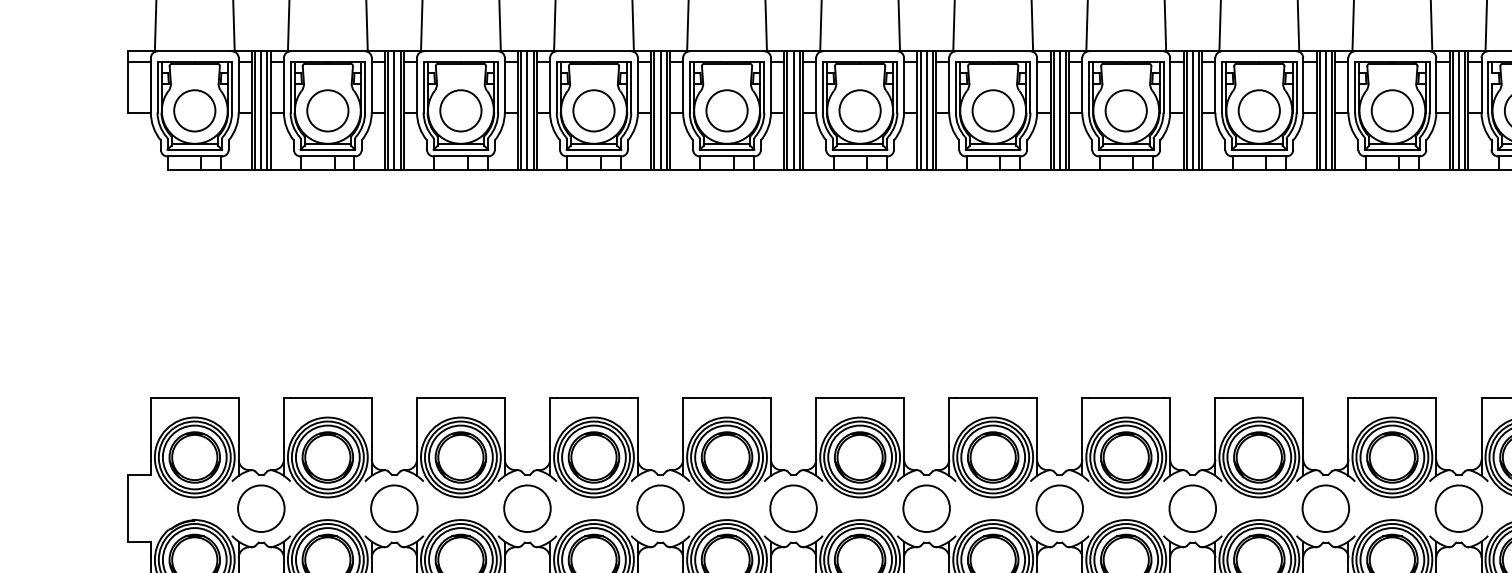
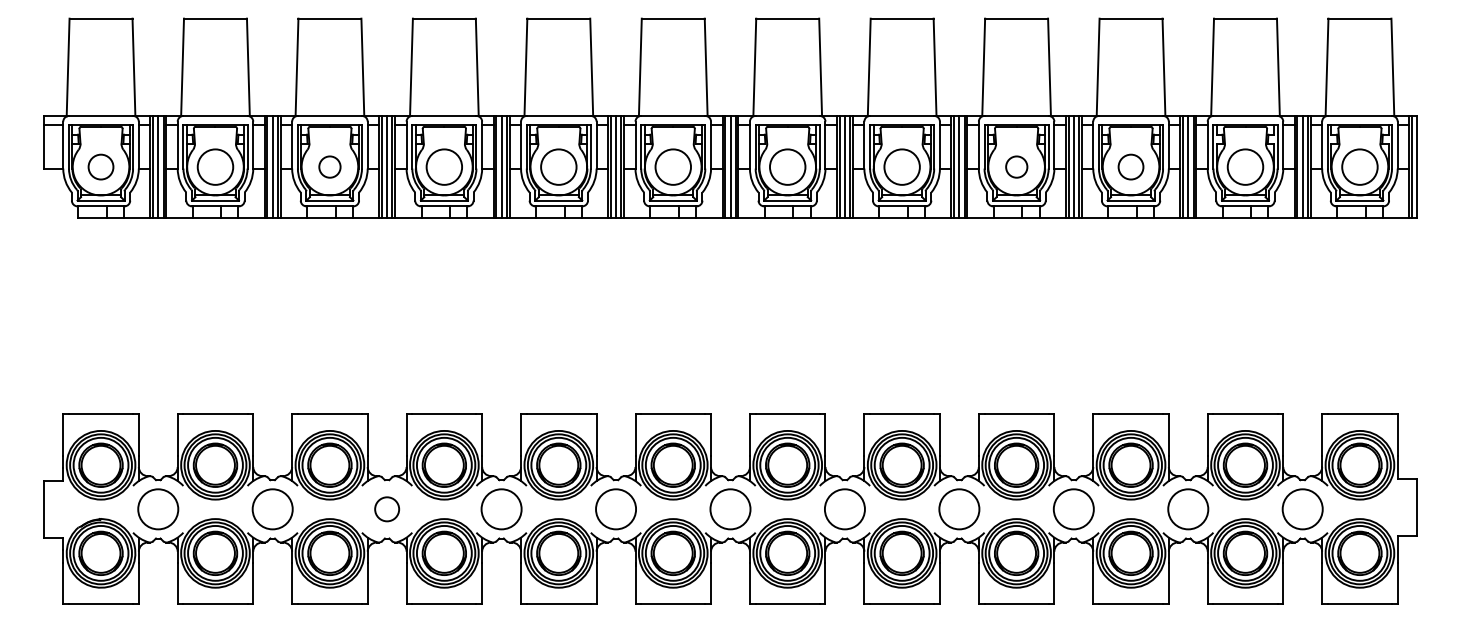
circle: (194, 110) -> (100, 166), size x0.7
circle: (460, 110) -> (329, 166), size x0.6
circle: (1259, 110) -> (1016, 166), size x0.6
circle: (1391, 110) -> (1130, 166), size x0.7
circle: (527, 508) -> (387, 509), size x0.6

